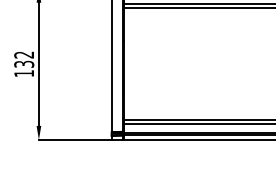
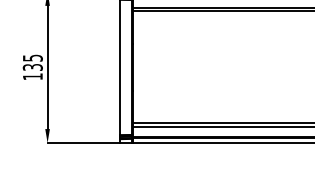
text: (23, 54) -> (32, 57), 132 -> 135

